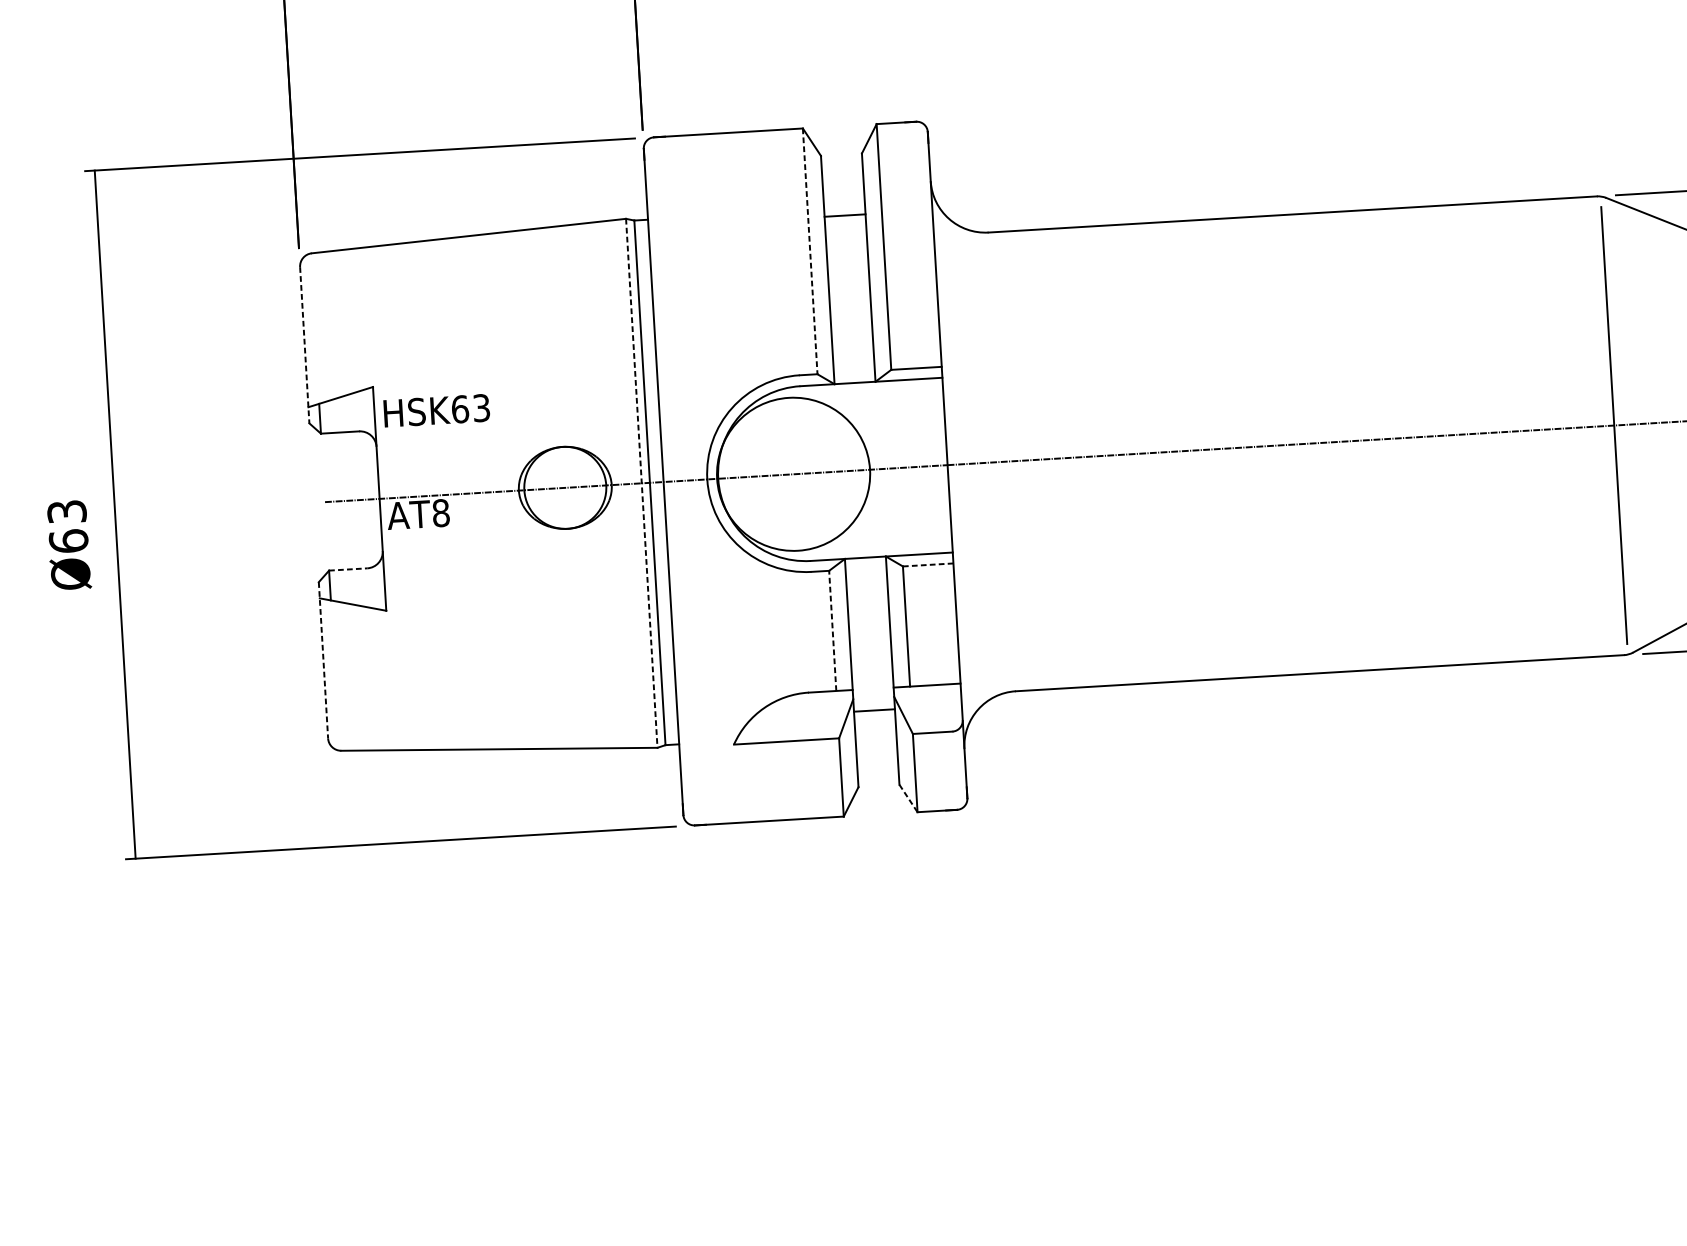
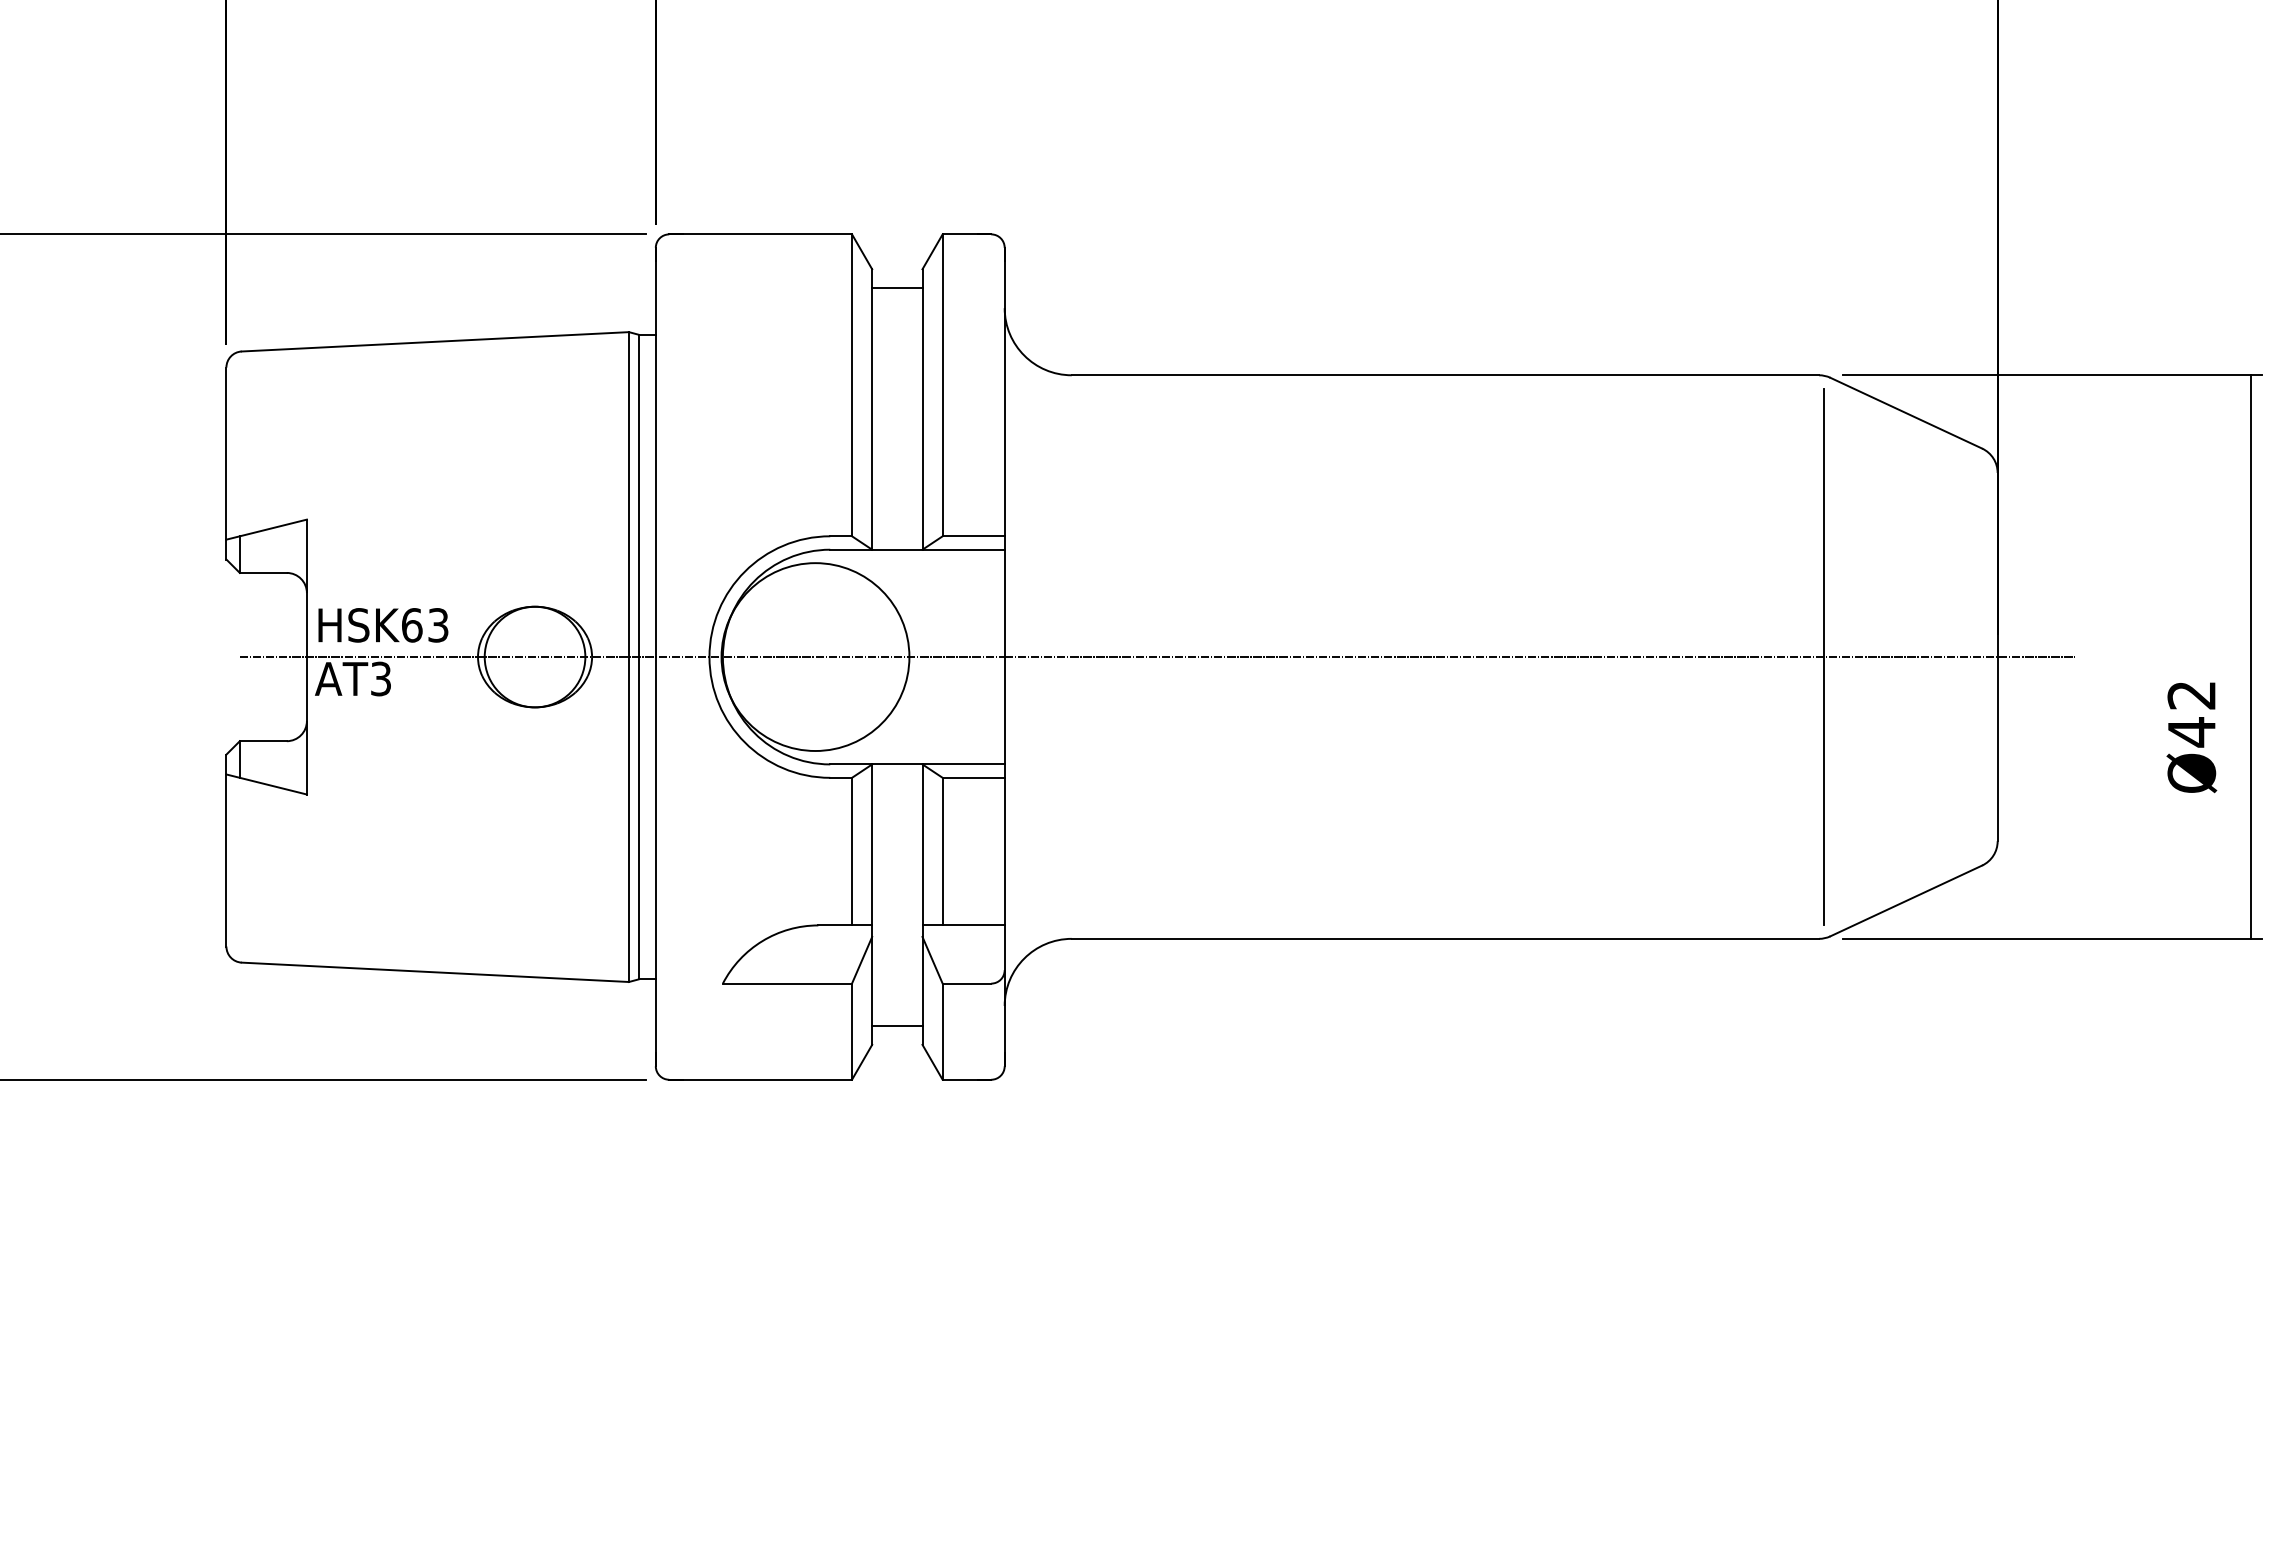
line: (845, 215) -> (897, 288), moved
line: (810, 251) -> (852, 385), dashed -> solid
line: (304, 345) -> (226, 463), dashed -> solid
text: (436, 410) -> (383, 625), moved
line: (641, 483) -> (628, 657), dashed -> solid
text: (440, 512) -> (380, 678), AT8 -> AT3
line: (928, 564) -> (974, 777), dashed -> solid
line: (348, 569) -> (263, 741), dashed -> solid
line: (833, 630) -> (852, 851), dashed -> solid
line: (323, 660) -> (226, 850), dashed -> solid
line: (874, 710) -> (897, 1026), moved
line: (908, 798) -> (932, 1062), dashed -> solid

